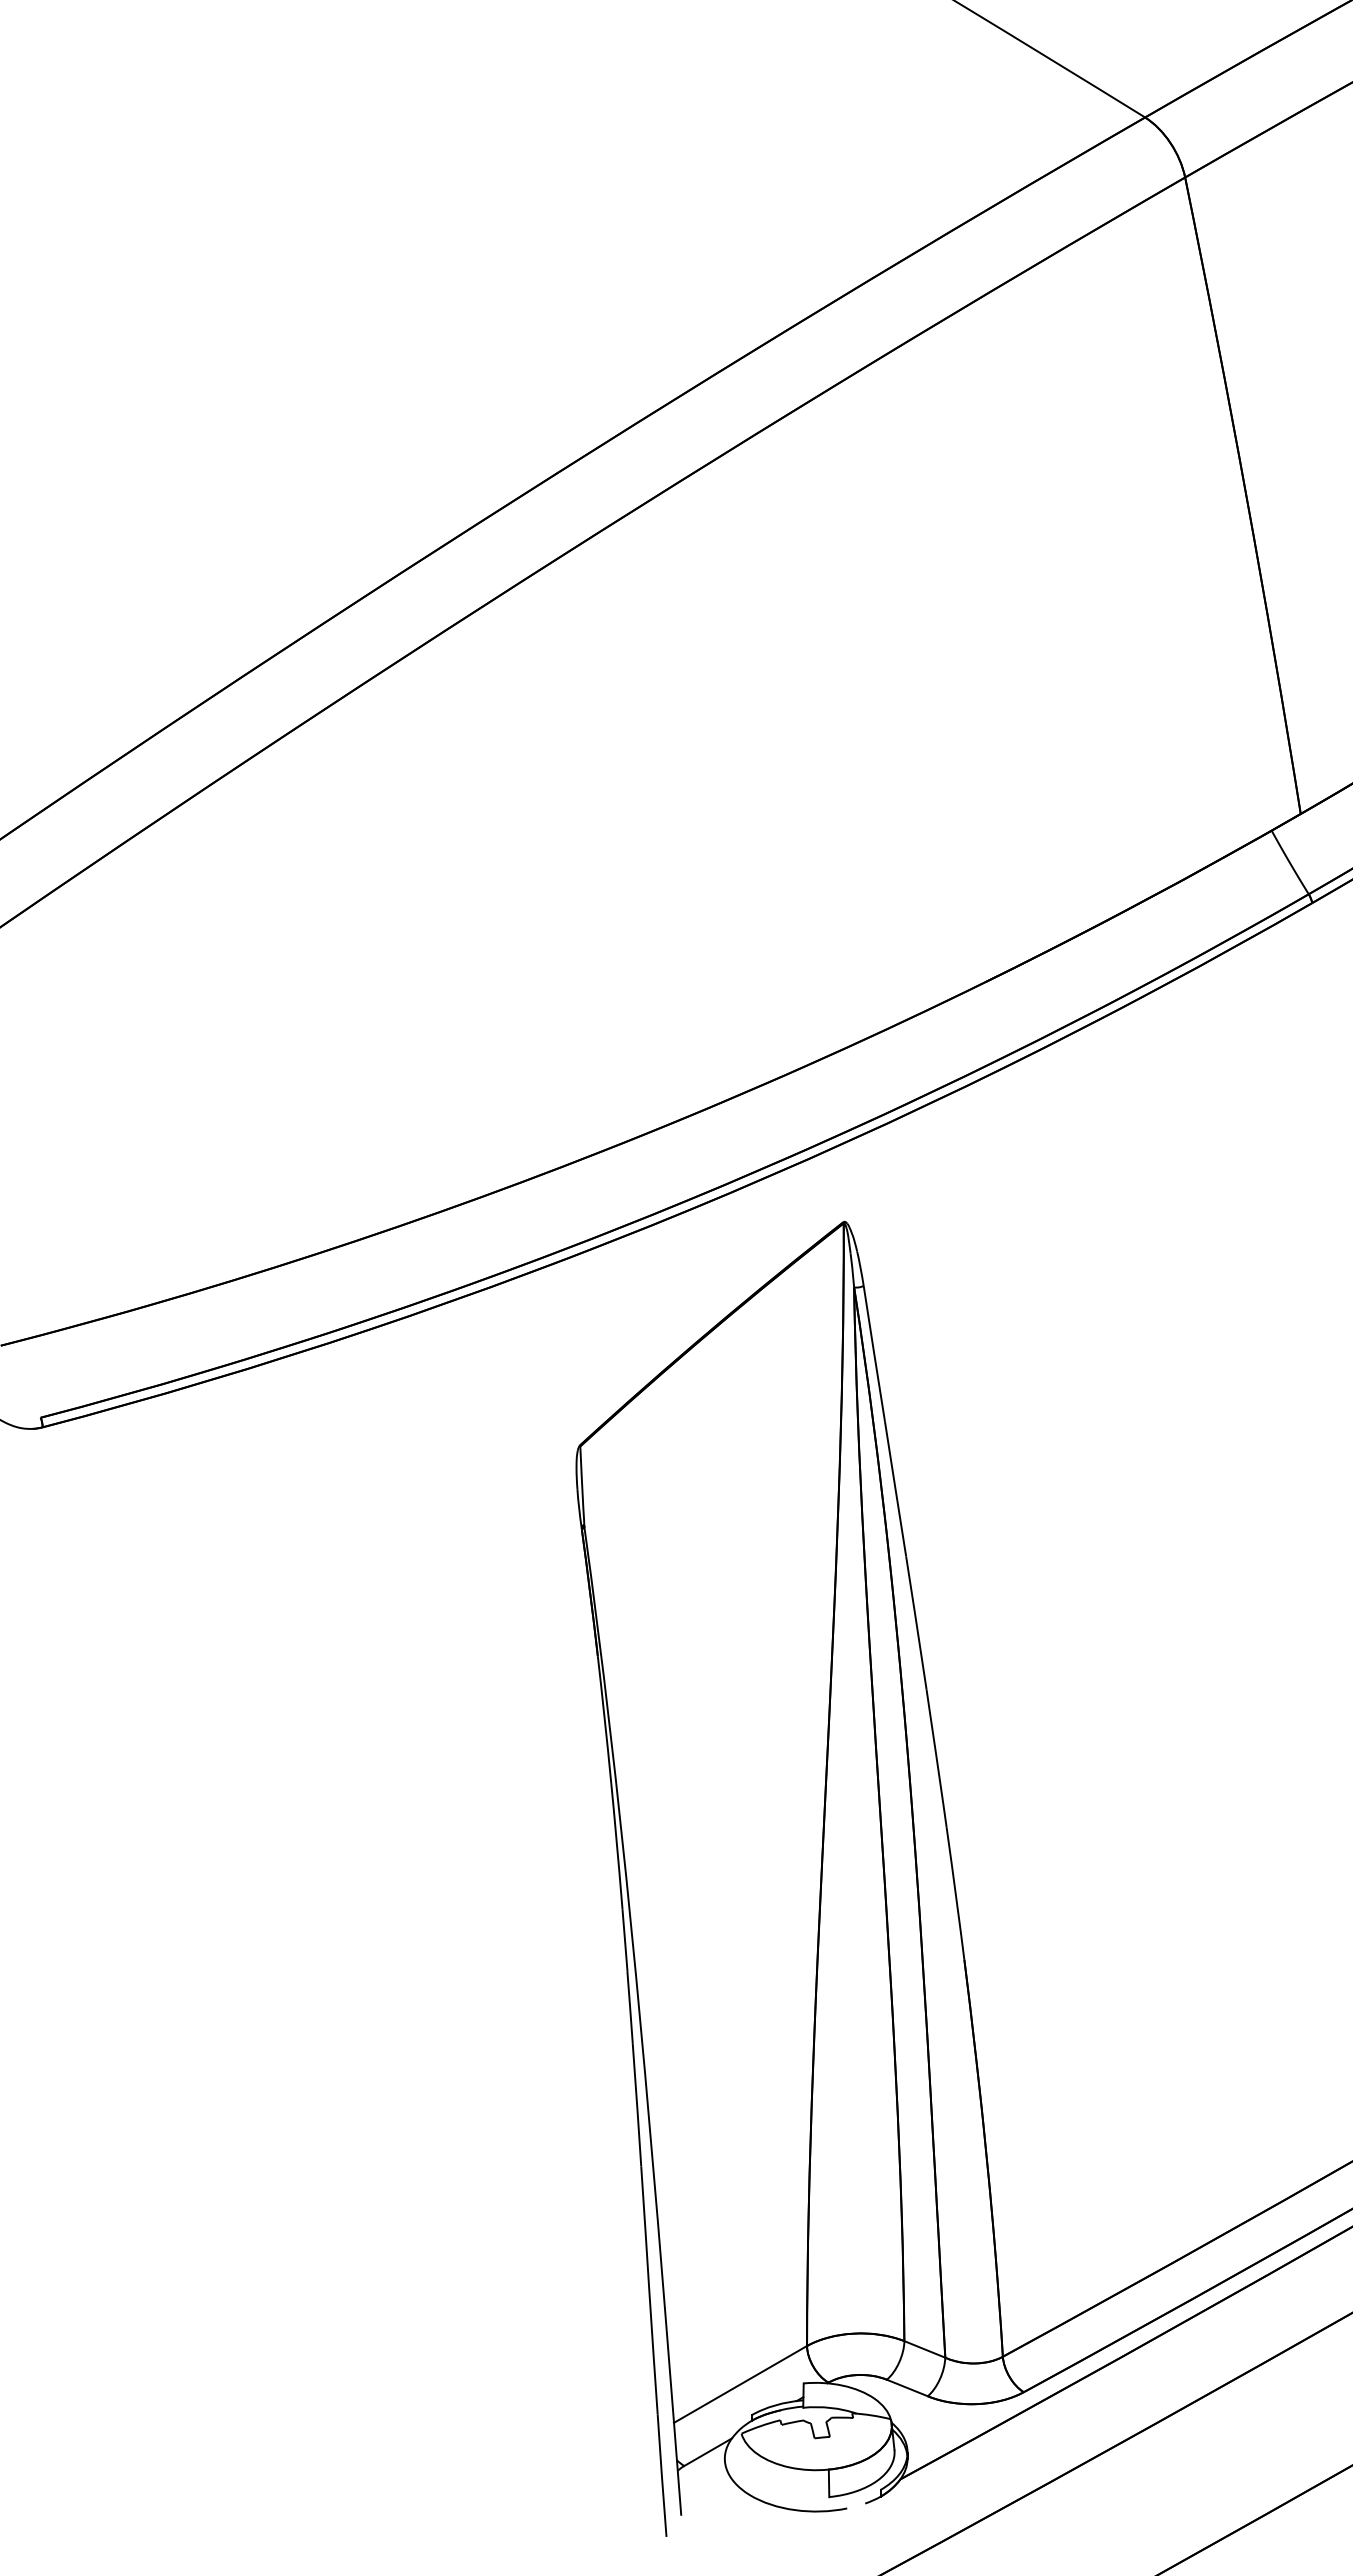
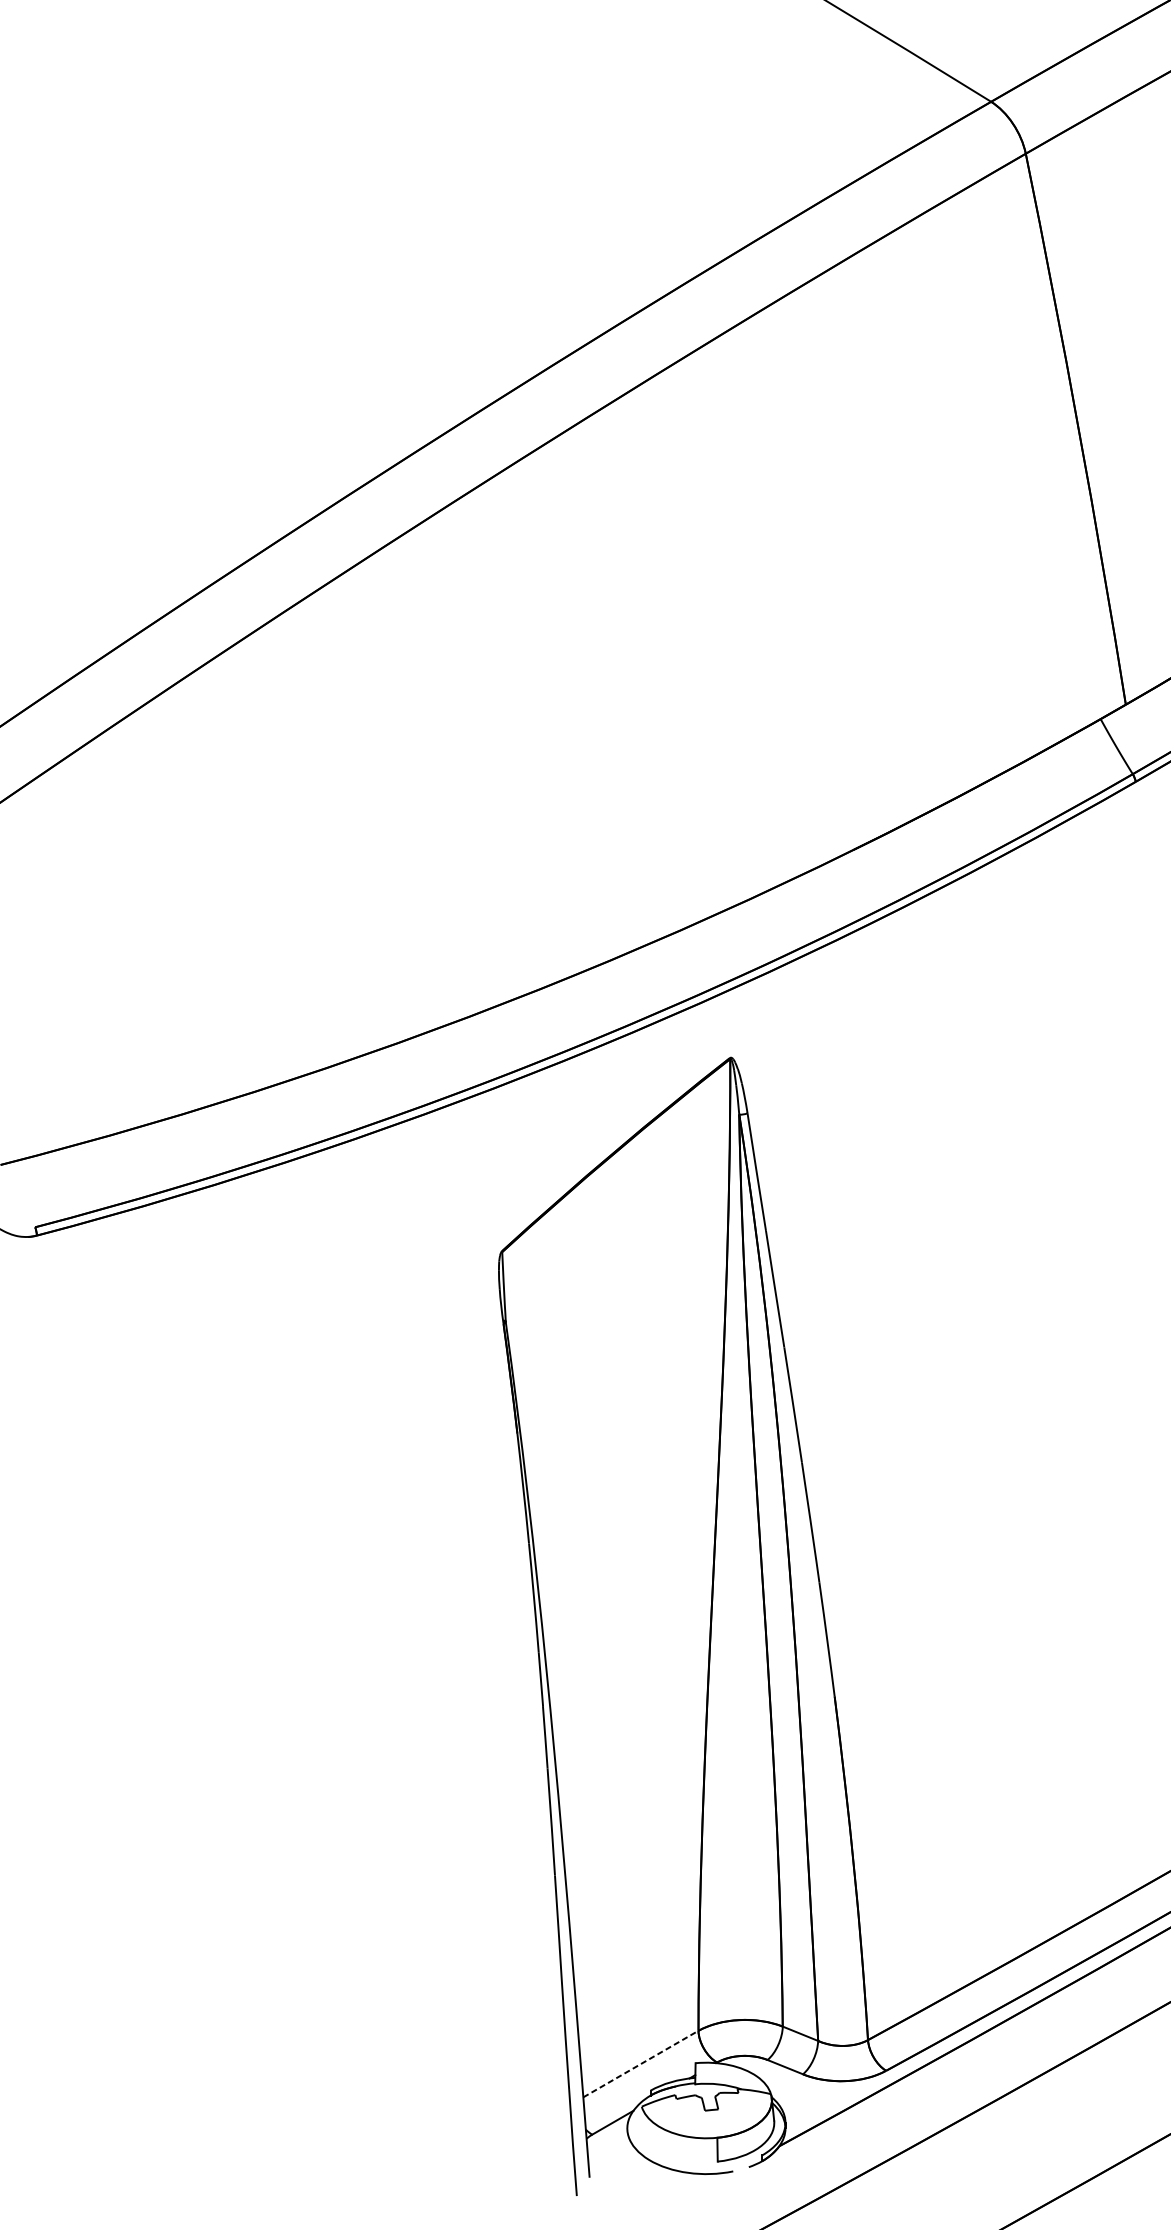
line: (740, 2384) -> (640, 2064), solid -> dashed

